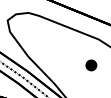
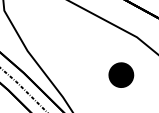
part: (91, 65) -> (121, 75), size x1.43

